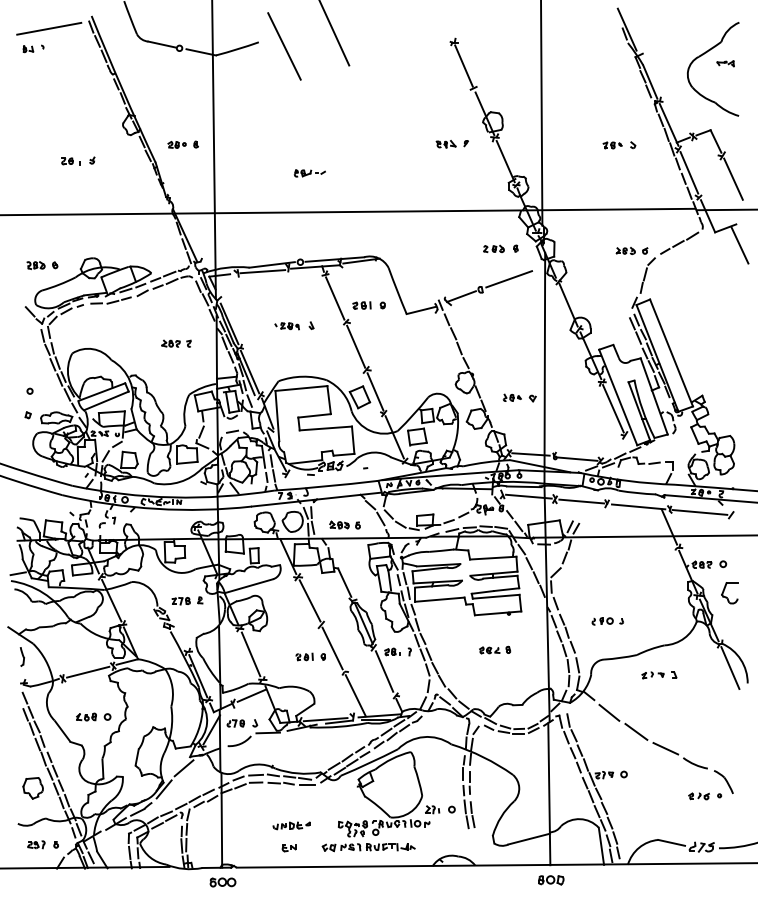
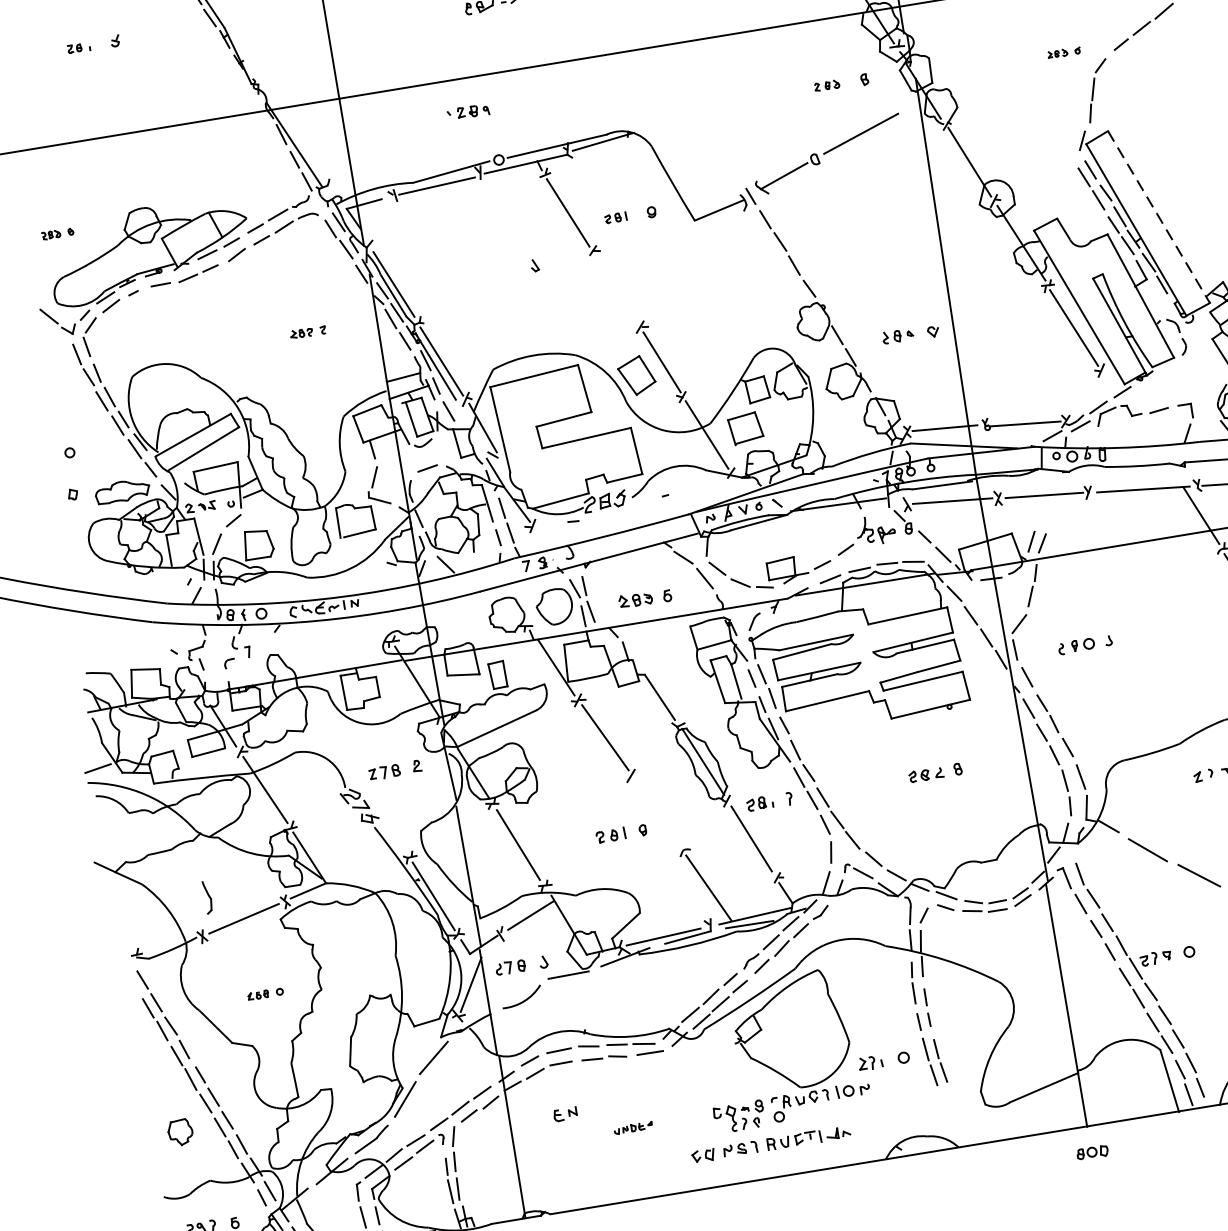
part: (70, 161) -> (78, 48), size x0.7
part: (493, 248) -> (826, 85), size x0.7
part: (631, 250) -> (1063, 52), size x0.6
part: (42, 265) -> (57, 234), size x0.6
part: (361, 305) -> (615, 217), size x0.7
part: (286, 326) -> (467, 112), moved
part: (176, 343) -> (308, 332), size x0.7
line: (356, 346) -> (617, 289), removed
line: (671, 353) -> (1159, 217), solid -> dashed
part: (607, 621) -> (1084, 645), moved
line: (332, 648) -> (656, 813), removed
part: (21, 656) -> (206, 897), moved
part: (93, 716) -> (264, 993), size x0.6
part: (32, 788) -> (179, 1132), size x0.7
part: (291, 825) -> (633, 1127), size x0.6
part: (288, 848) -> (564, 1115), moved
part: (551, 880) -> (1093, 1152), size x0.7

